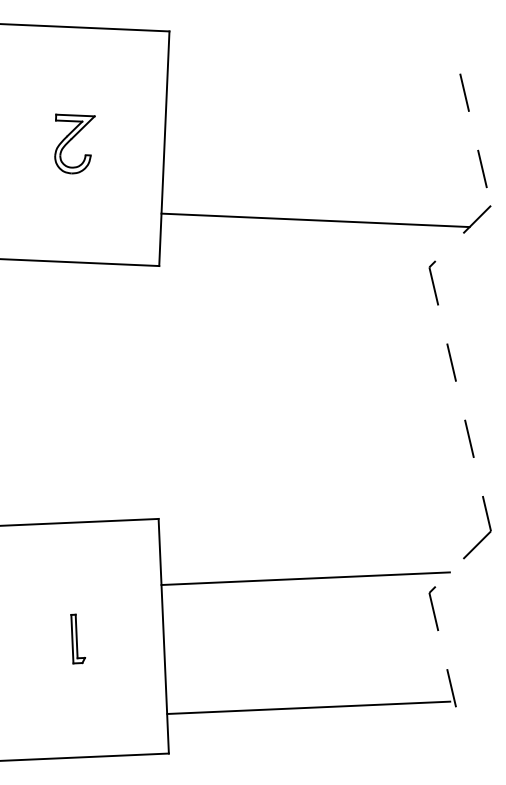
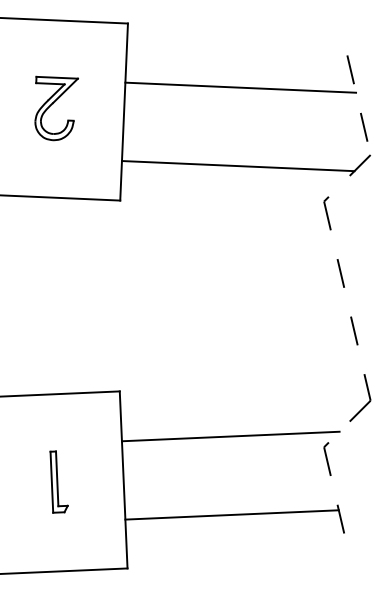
line: (318, 116) -> (240, 87), added
part: (74, 144) -> (56, 108), size x1.43
part: (77, 638) -> (58, 481), size x1.67
line: (307, 707) -> (231, 514), moved

